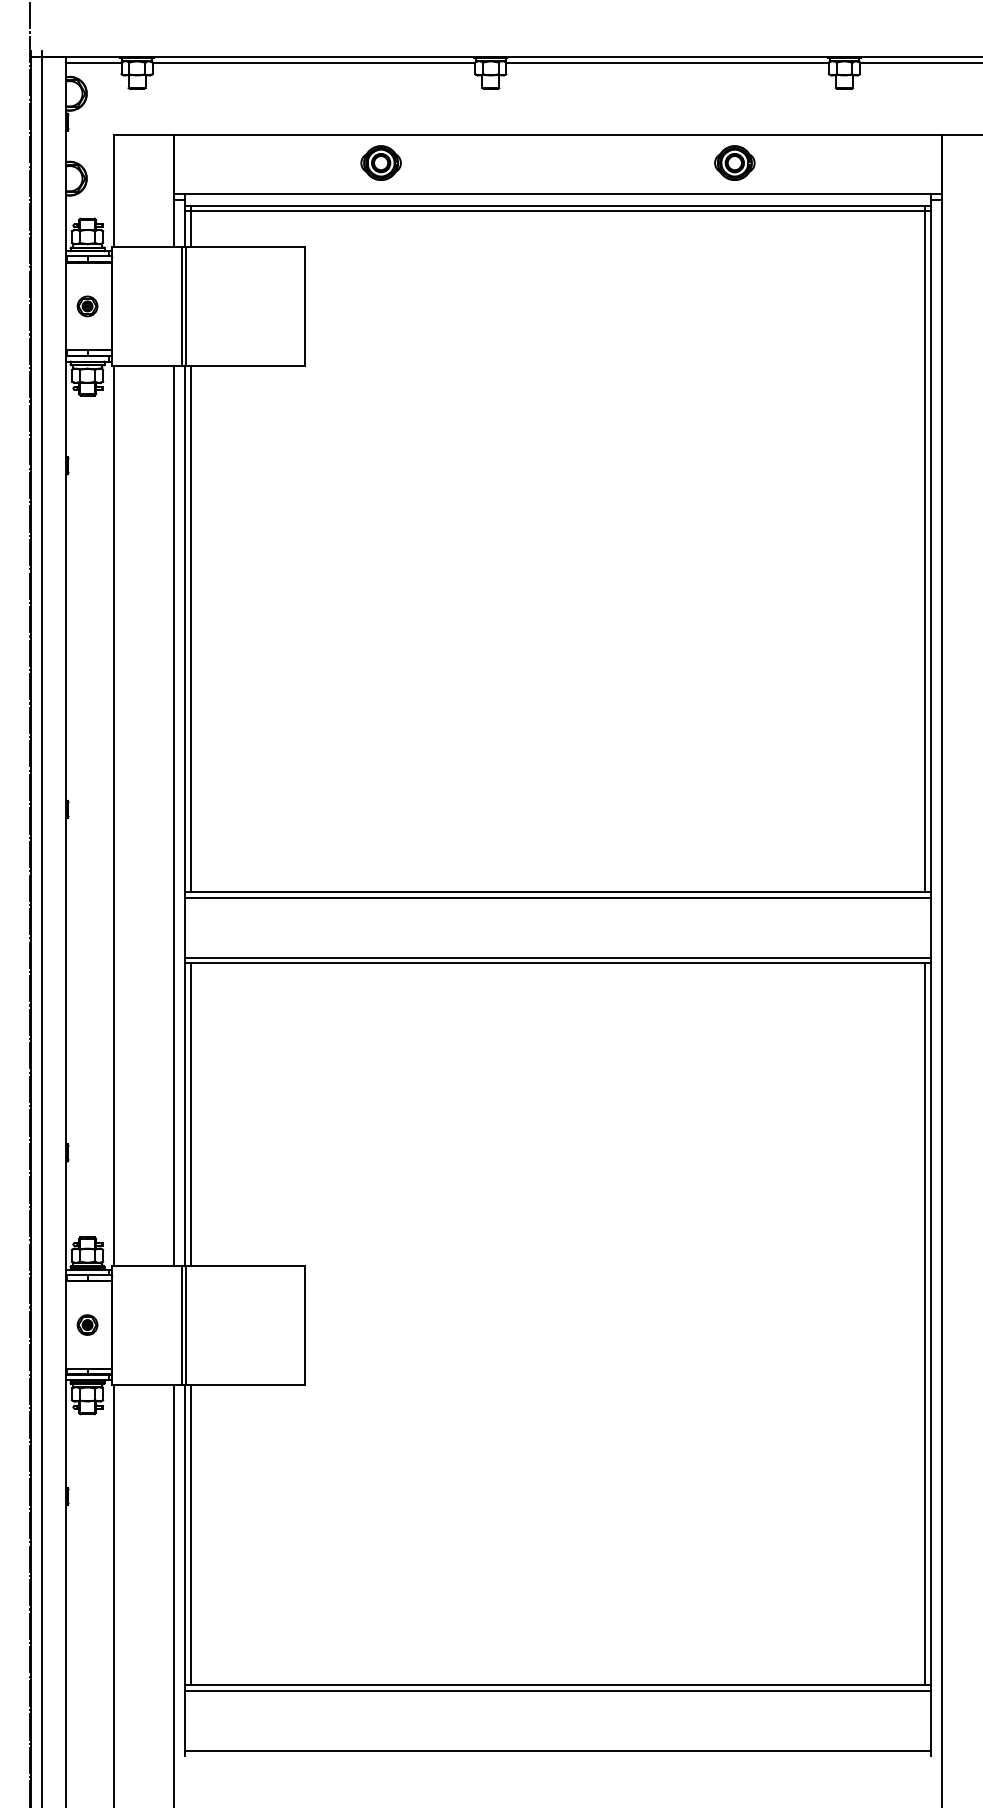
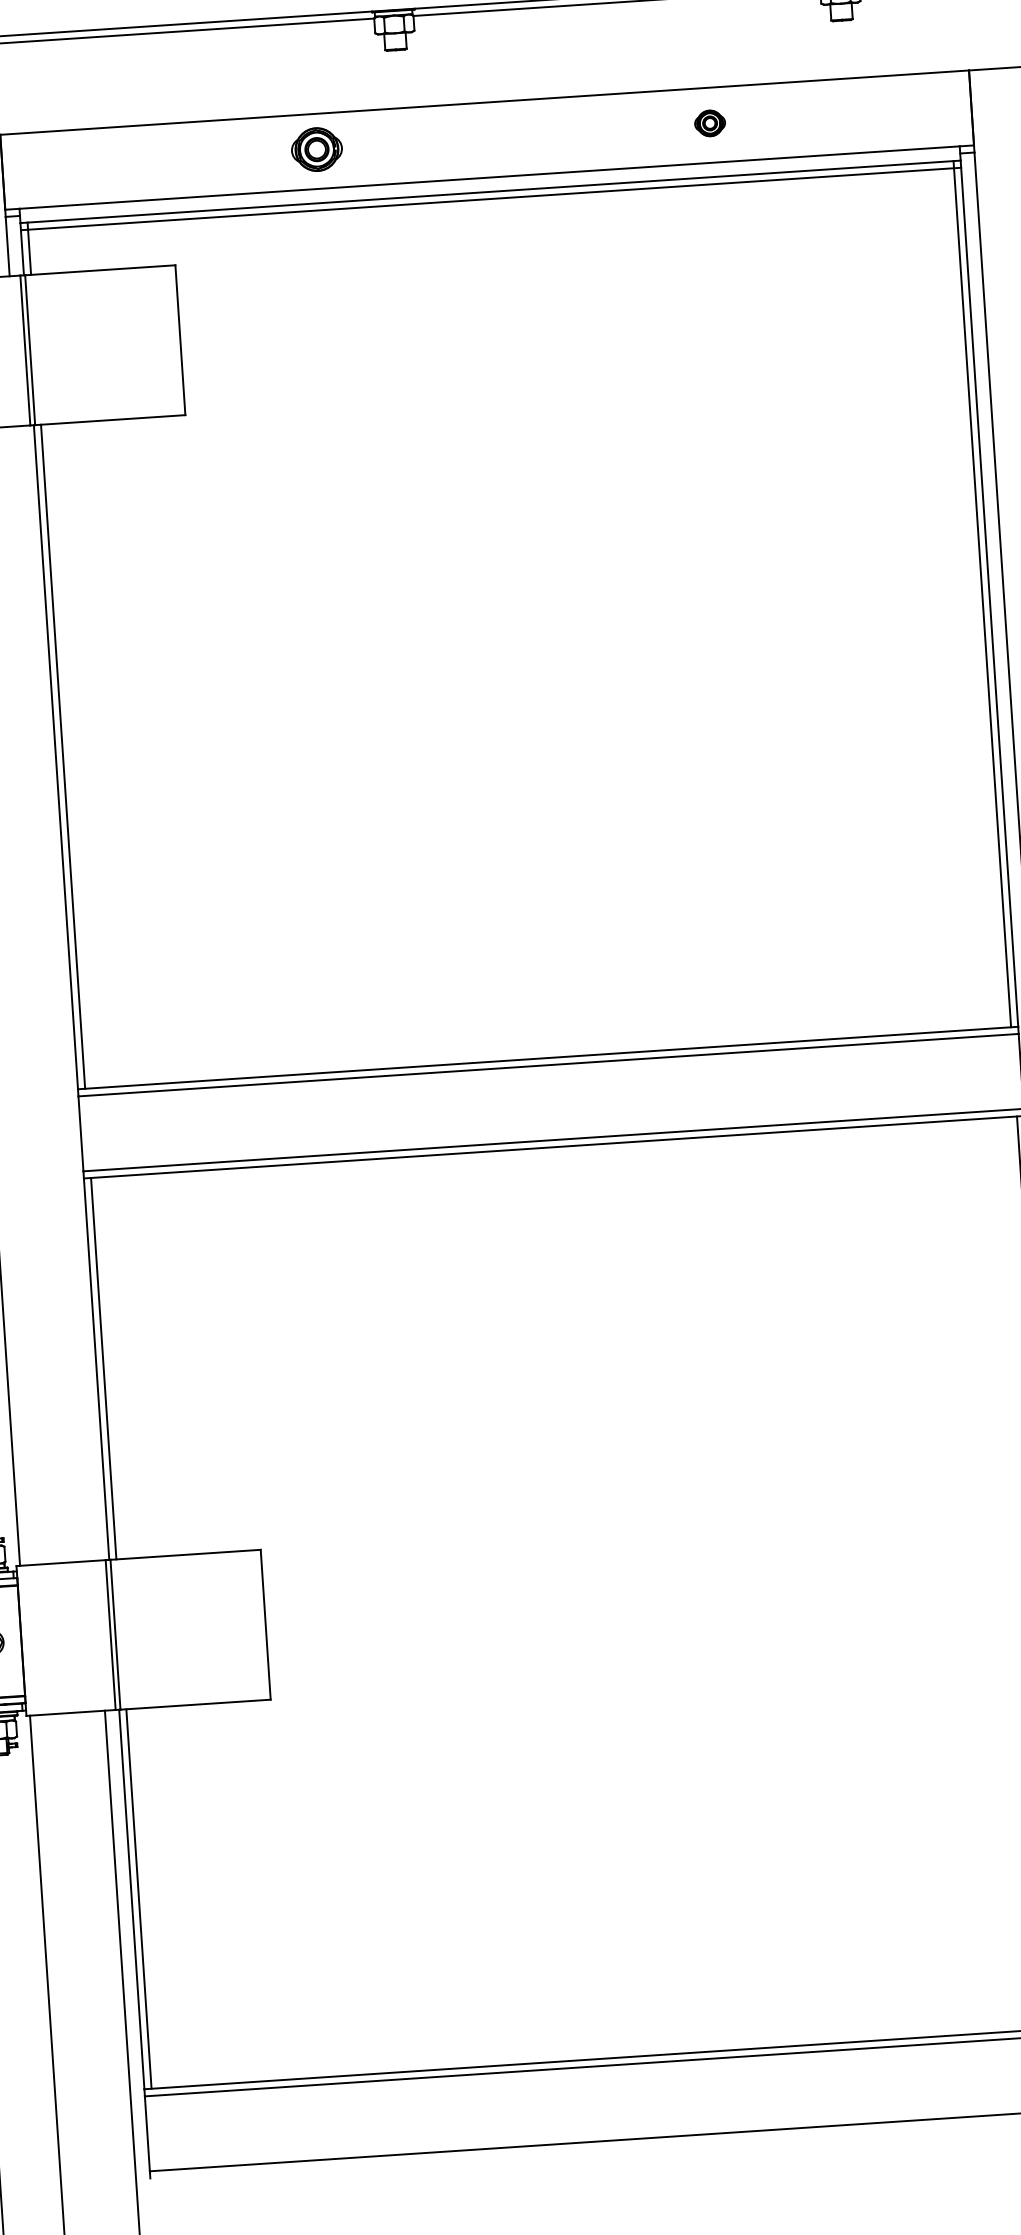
part: (380, 162) -> (316, 148), moved
part: (734, 162) -> (709, 122), size x0.6
line: (173, 815) -> (56, 993), removed

